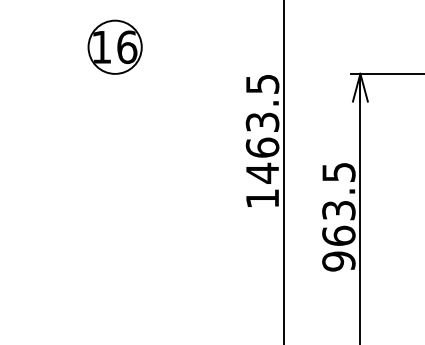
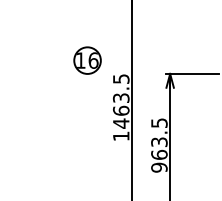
part: (115, 47) -> (87, 60), moved

